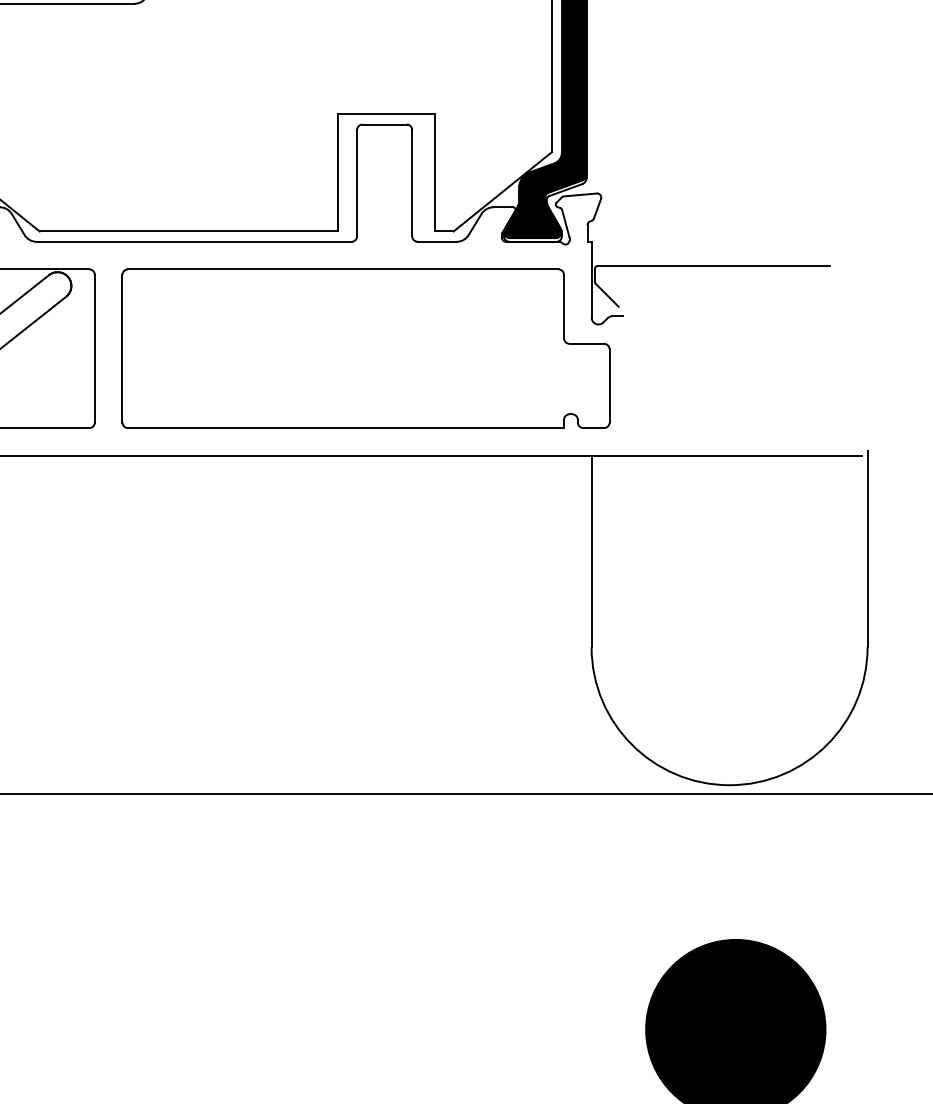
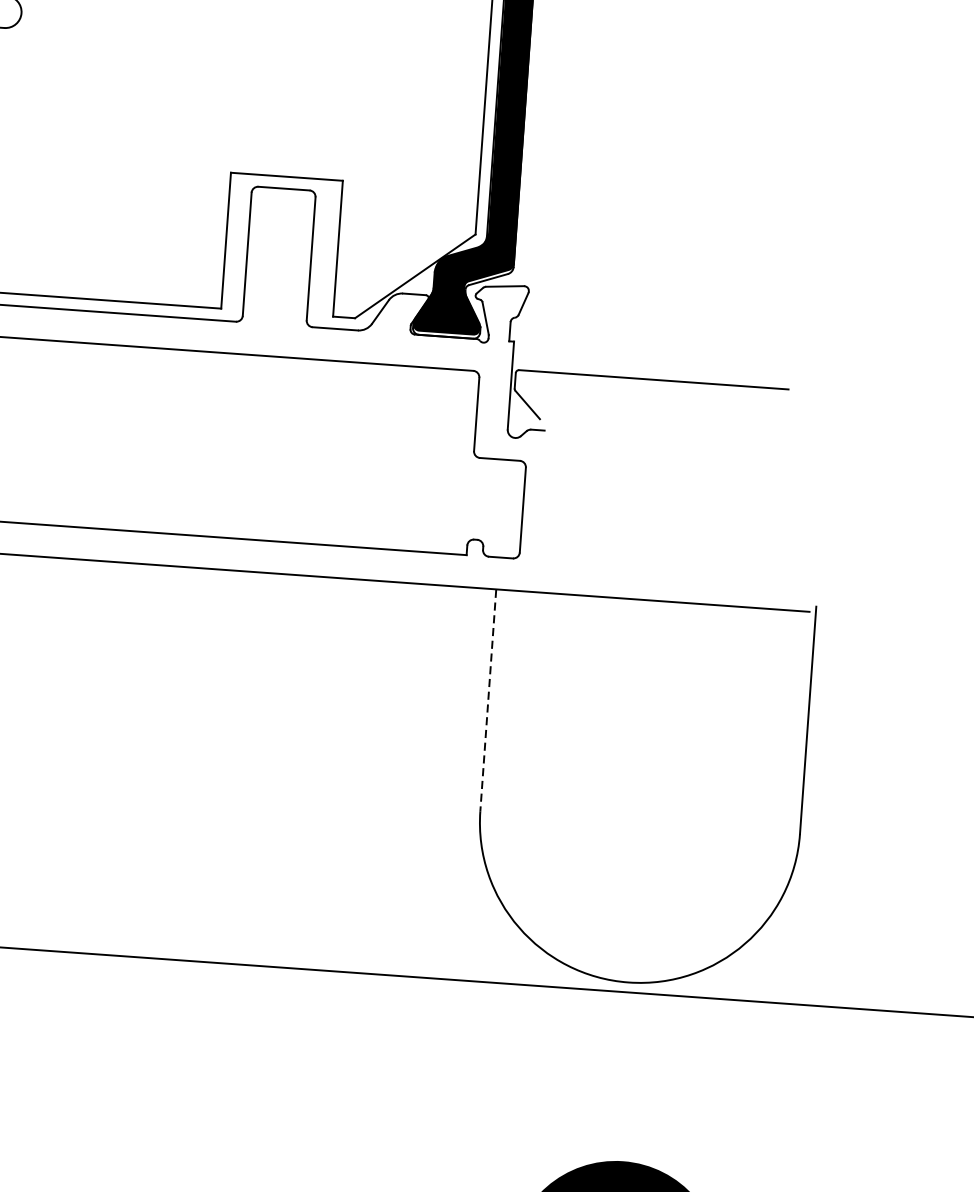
line: (591, 551) -> (488, 700), solid -> dashed

